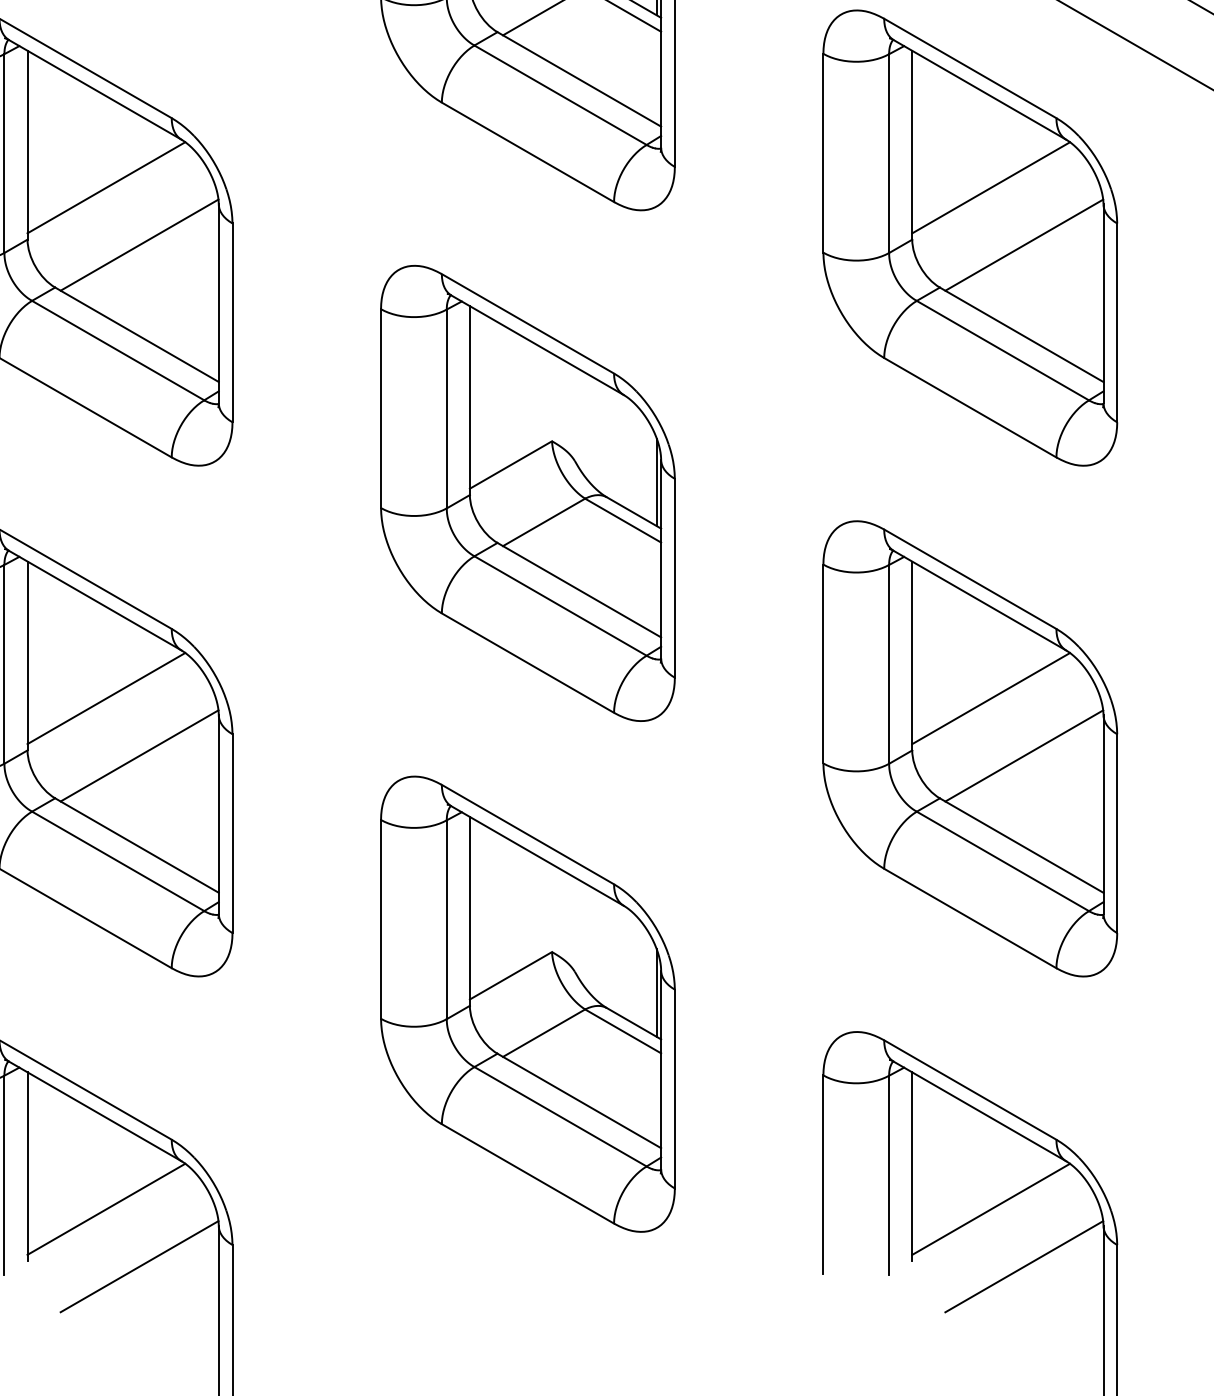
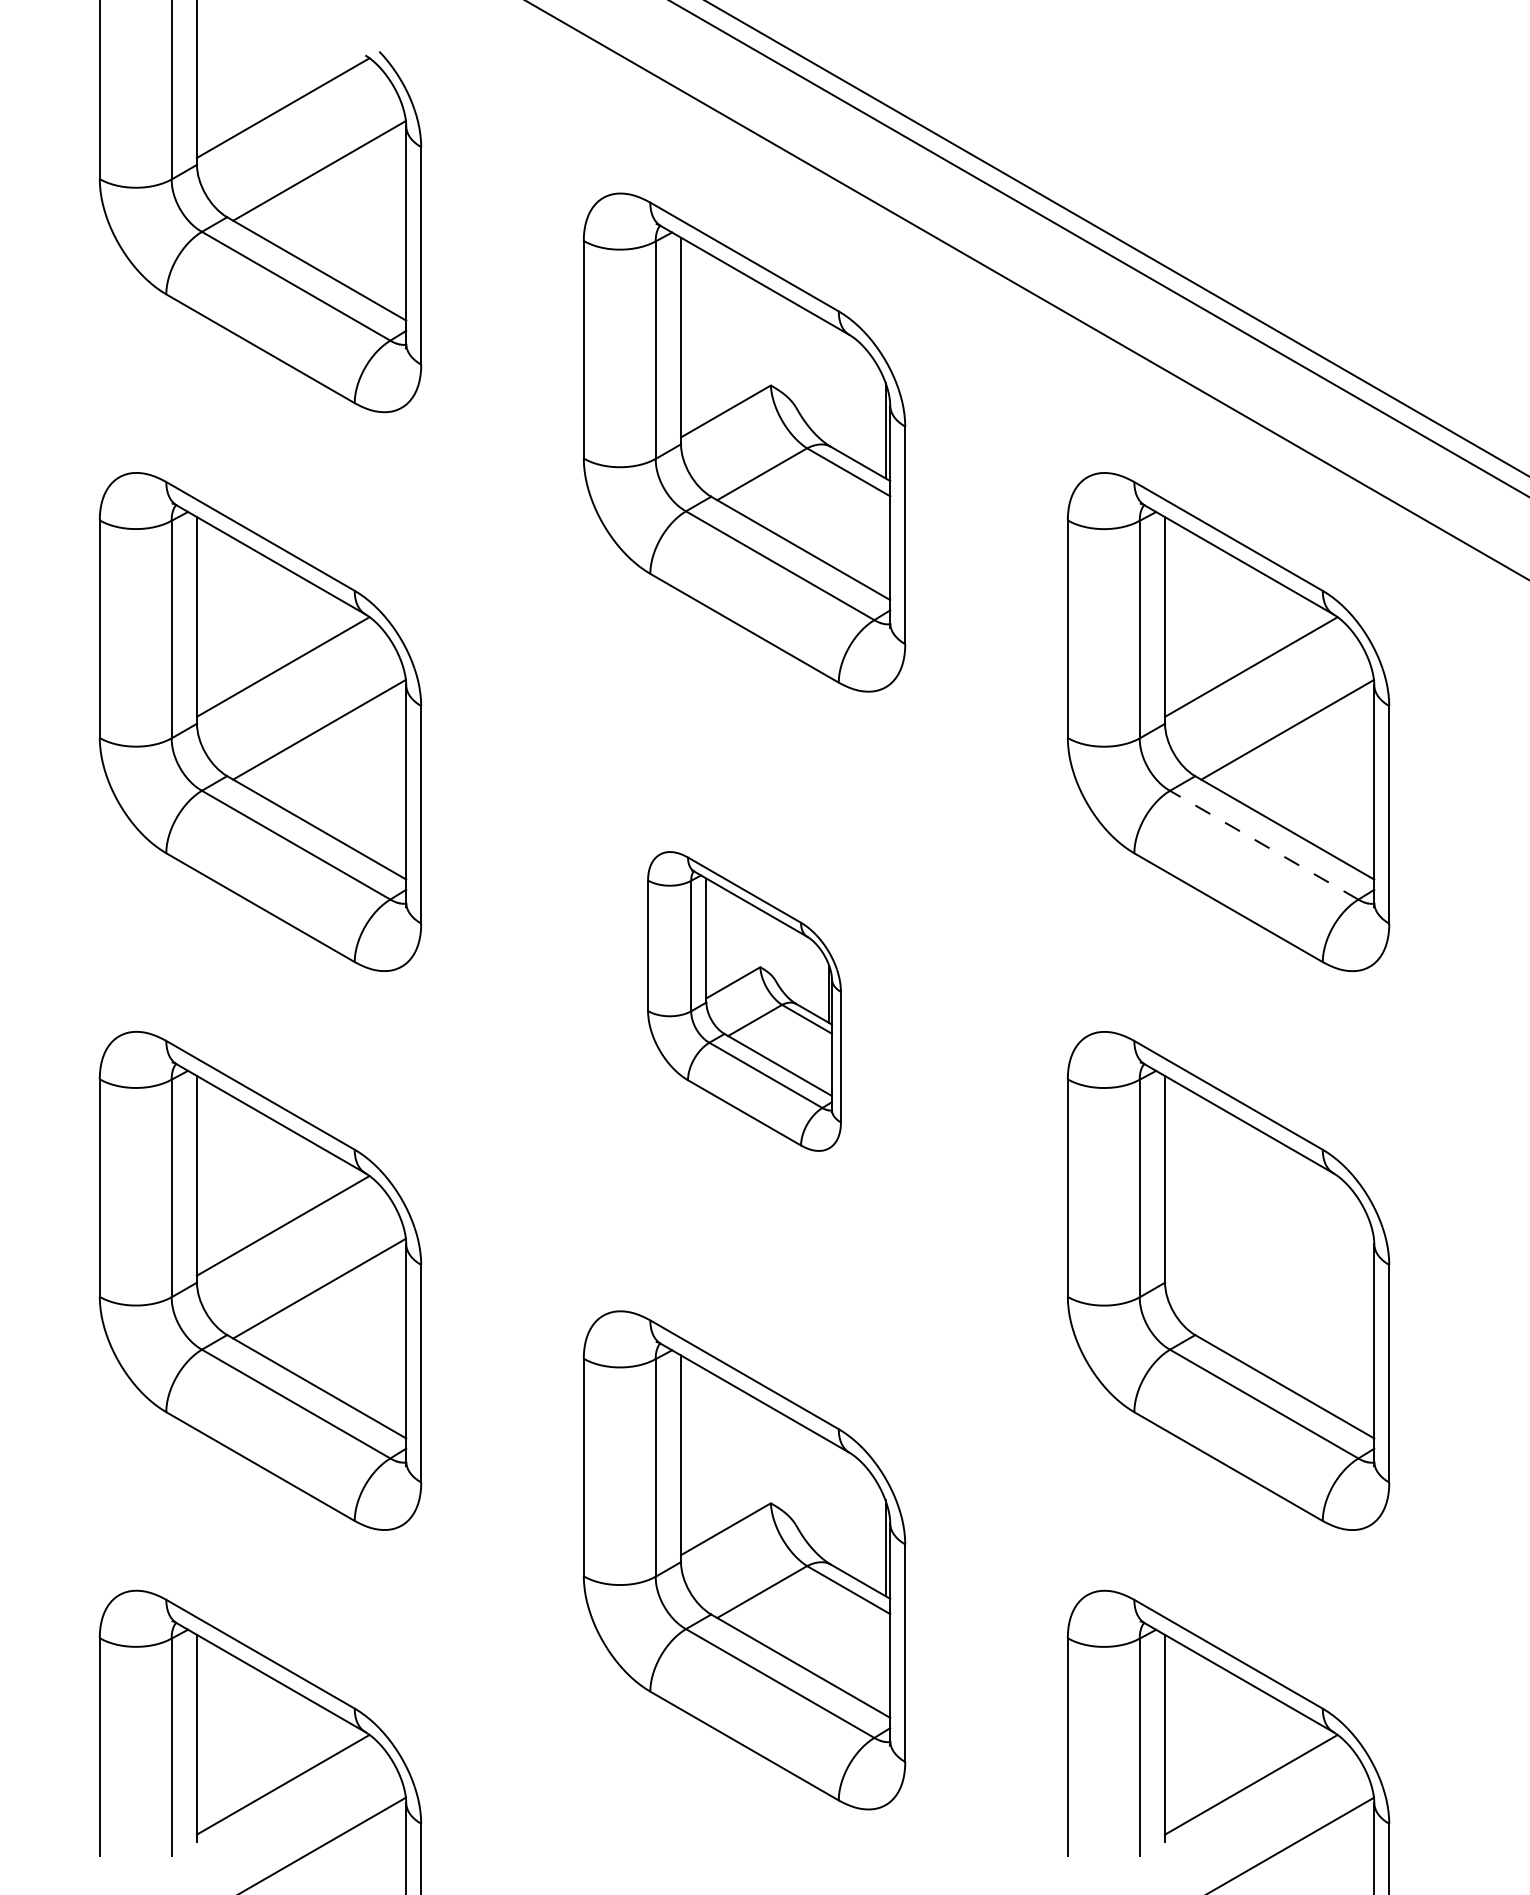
line: (1003, 350) -> (1264, 845), solid -> dashed
part: (527, 493) -> (744, 1001), size x0.6
line: (991, 698) -> (1251, 1225), removed
line: (1024, 755) -> (1287, 1288), removed

